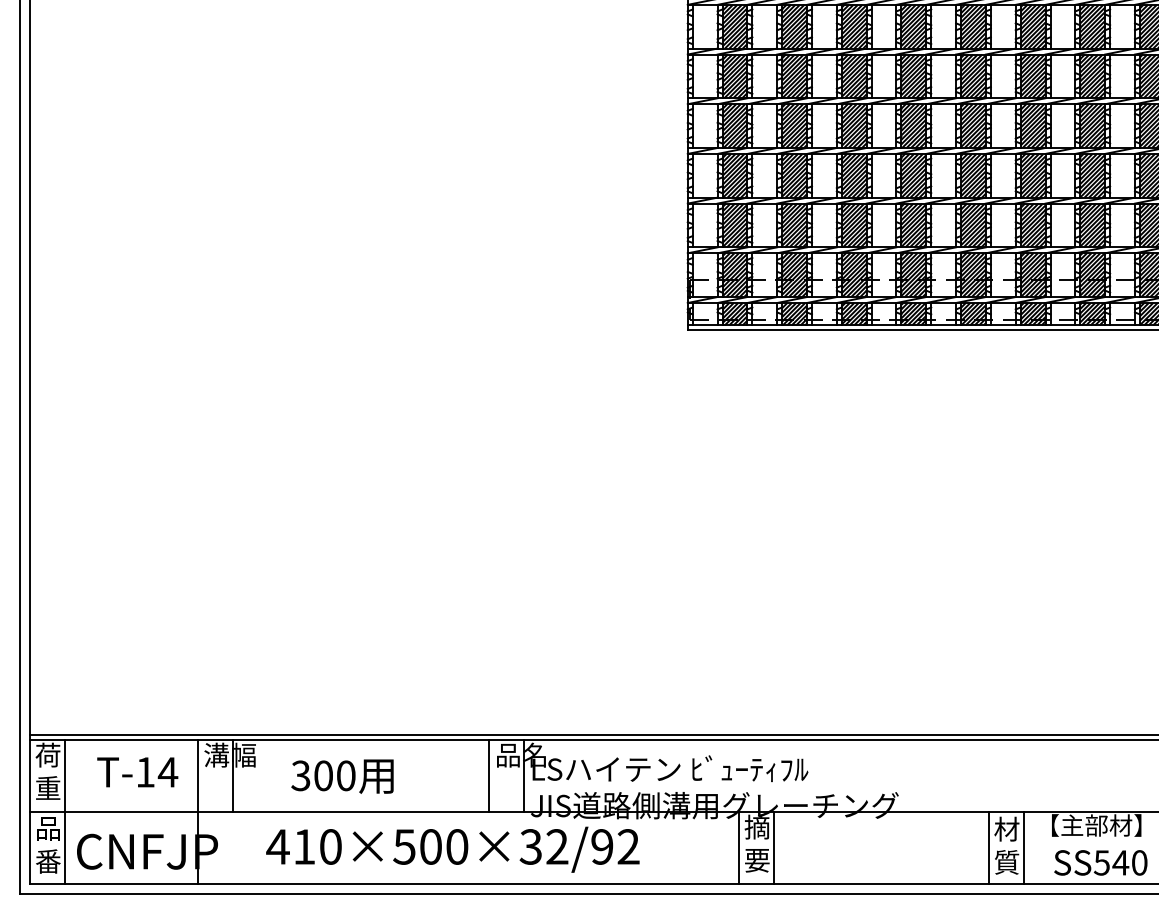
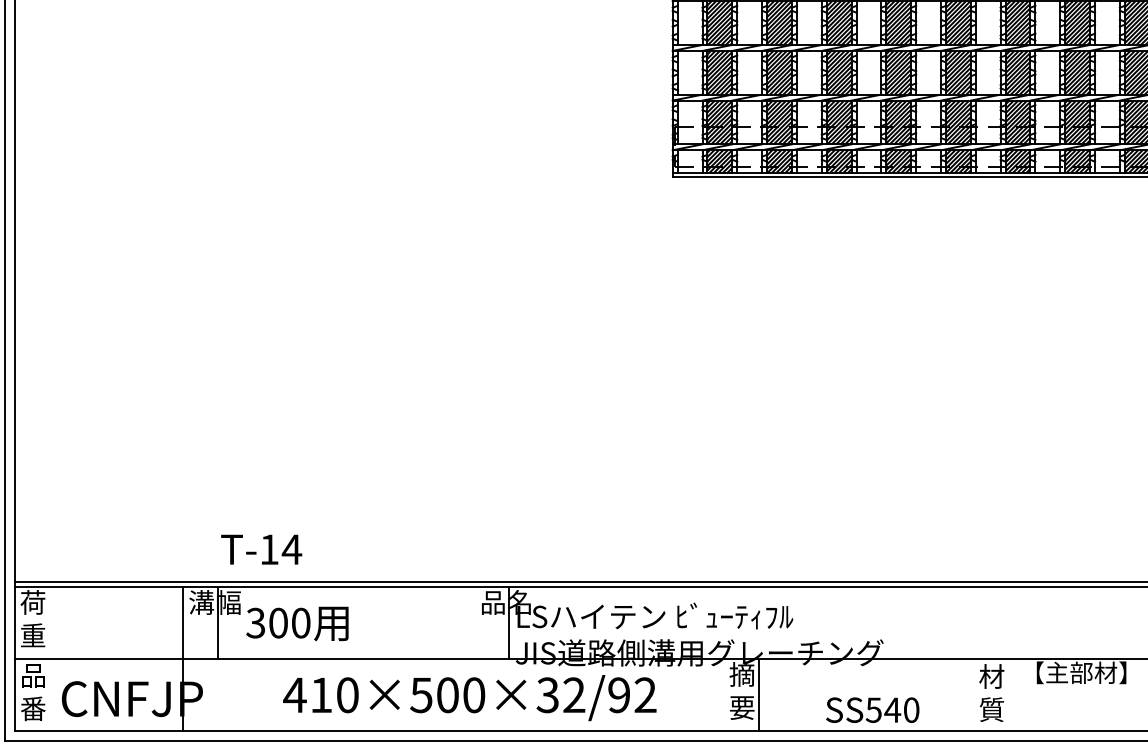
text: (137, 772) -> (261, 549), moved
line: (489, 775) -> (474, 622), removed
text: (342, 776) -> (297, 623), moved
line: (64, 811) -> (49, 658), removed
line: (739, 847) -> (724, 694), removed
line: (988, 847) -> (973, 694), removed
line: (1023, 847) -> (1008, 694), removed
text: (452, 849) -> (469, 697), moved
text: (1100, 862) -> (872, 709), moved

